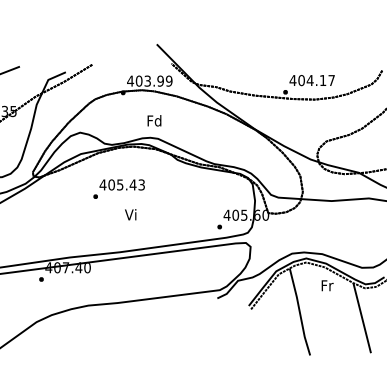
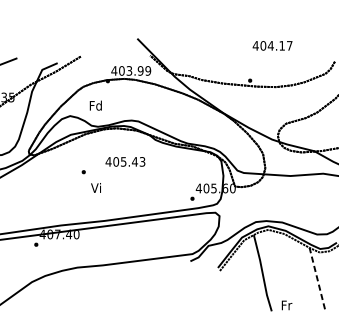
text: (311, 80) -> (272, 45), moved
text: (154, 120) -> (95, 105), moved
text: (121, 184) -> (124, 161), moved
text: (130, 214) -> (95, 187), moved
text: (327, 285) -> (286, 305), moved
line: (362, 317) -> (317, 278), solid -> dashed

